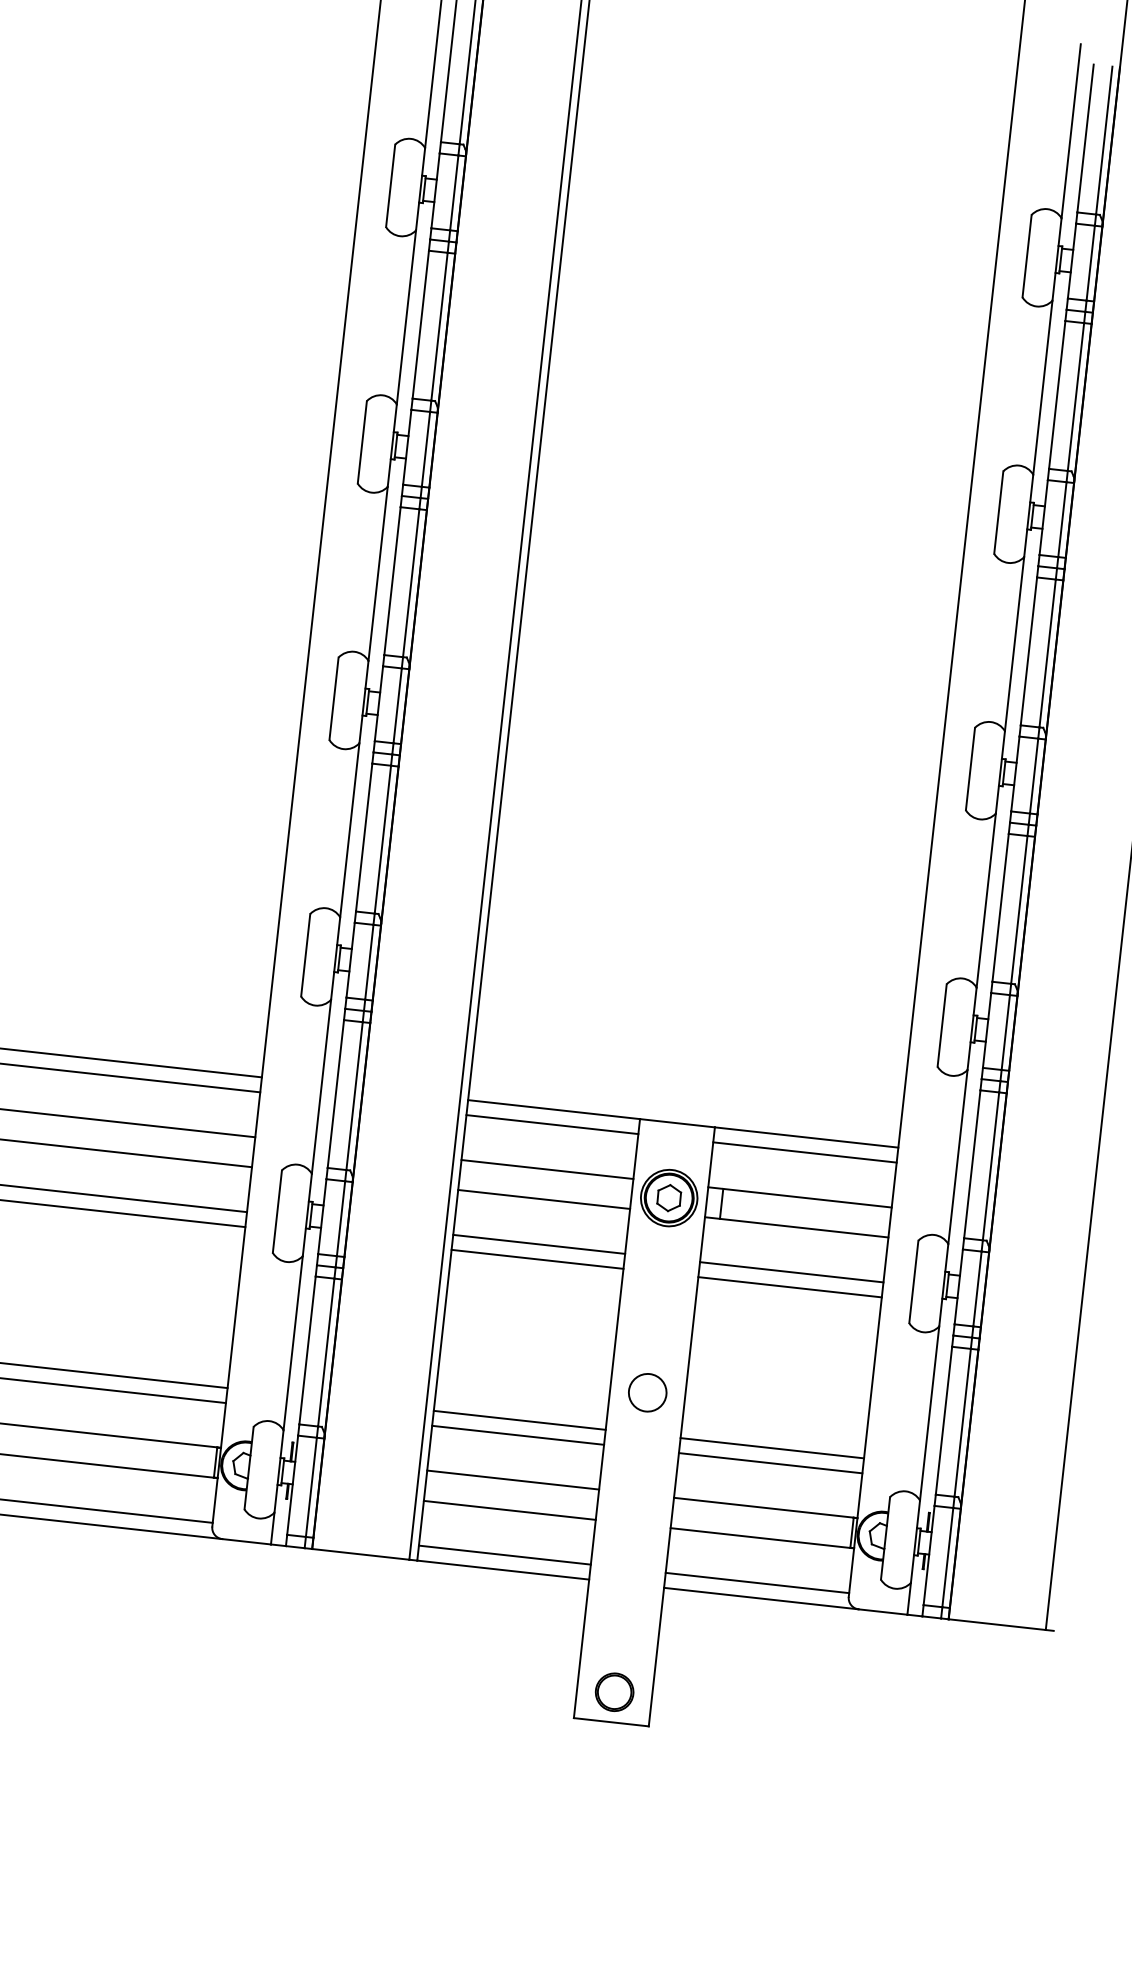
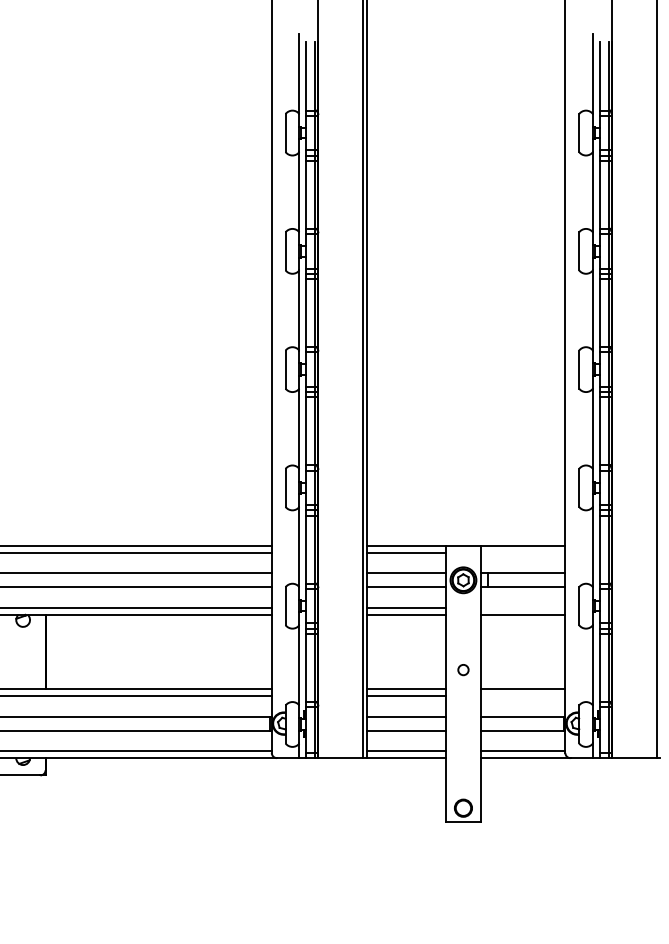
line: (803, 1151) -> (522, 552), removed
line: (790, 1271) -> (522, 607), removed
circle: (647, 1391) -> (463, 669), size x0.6
line: (769, 1462) -> (522, 695), removed

